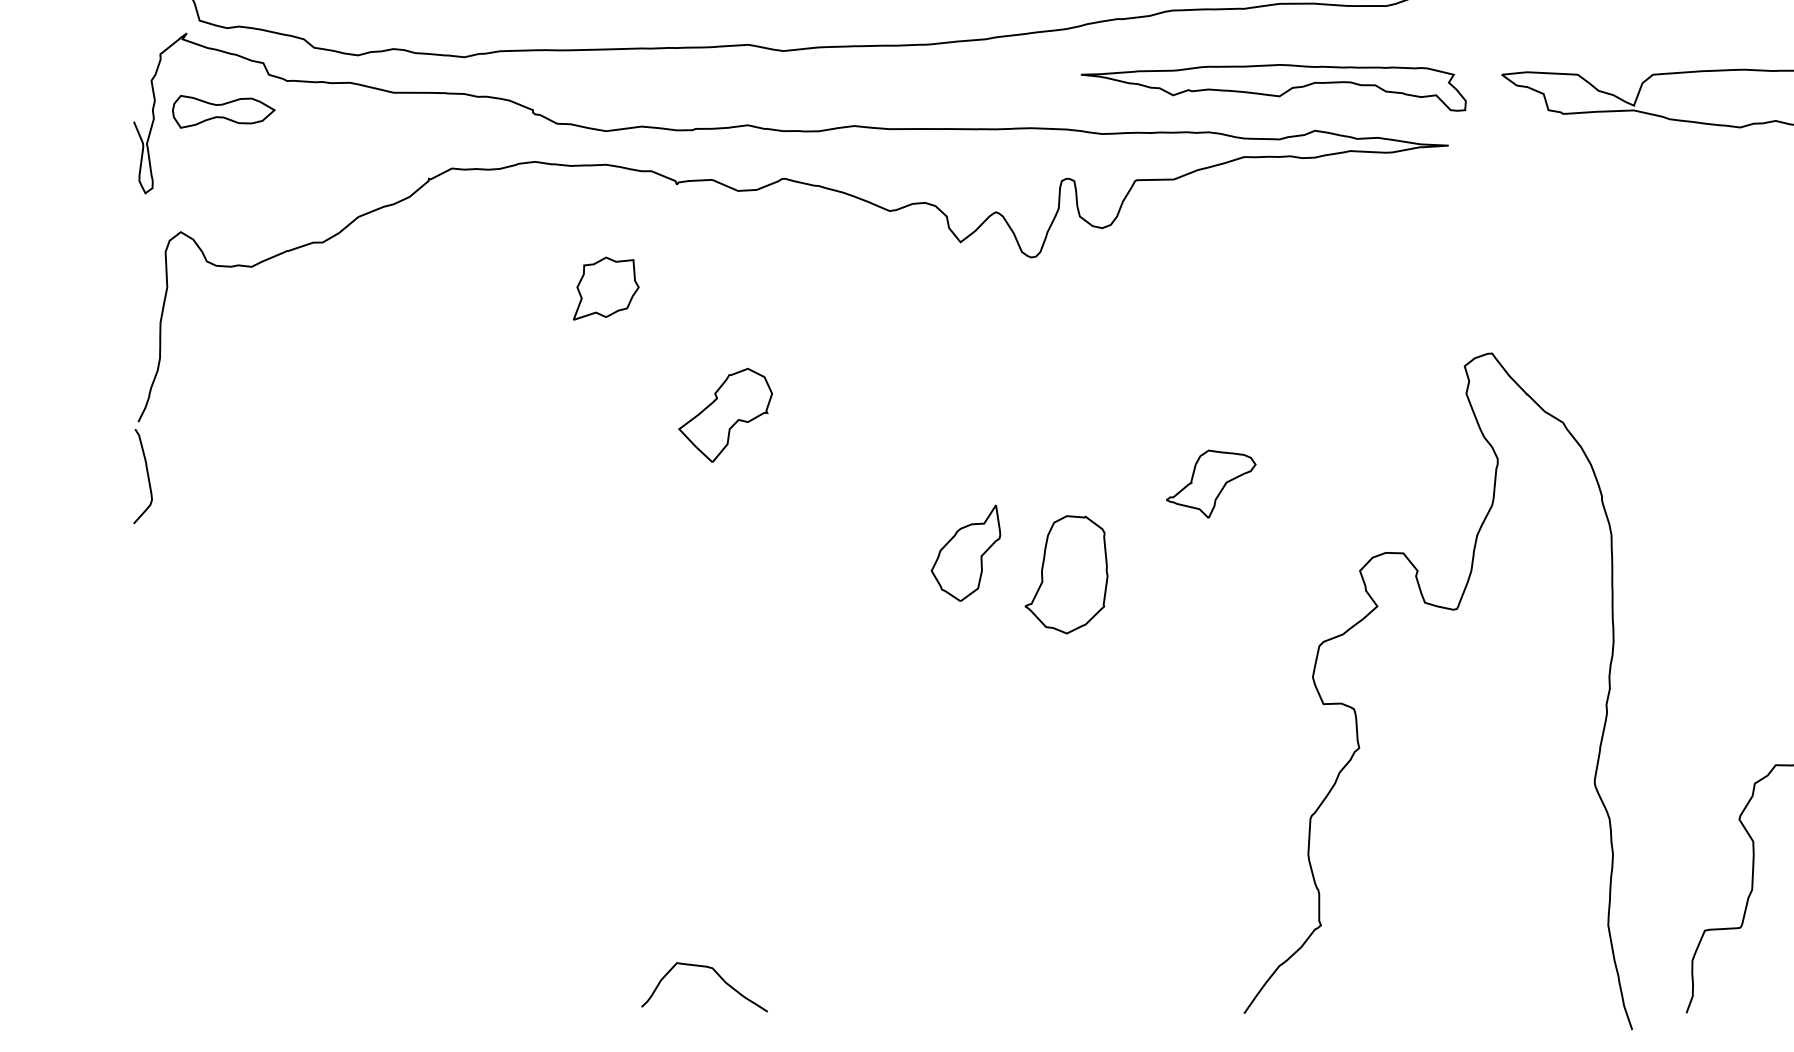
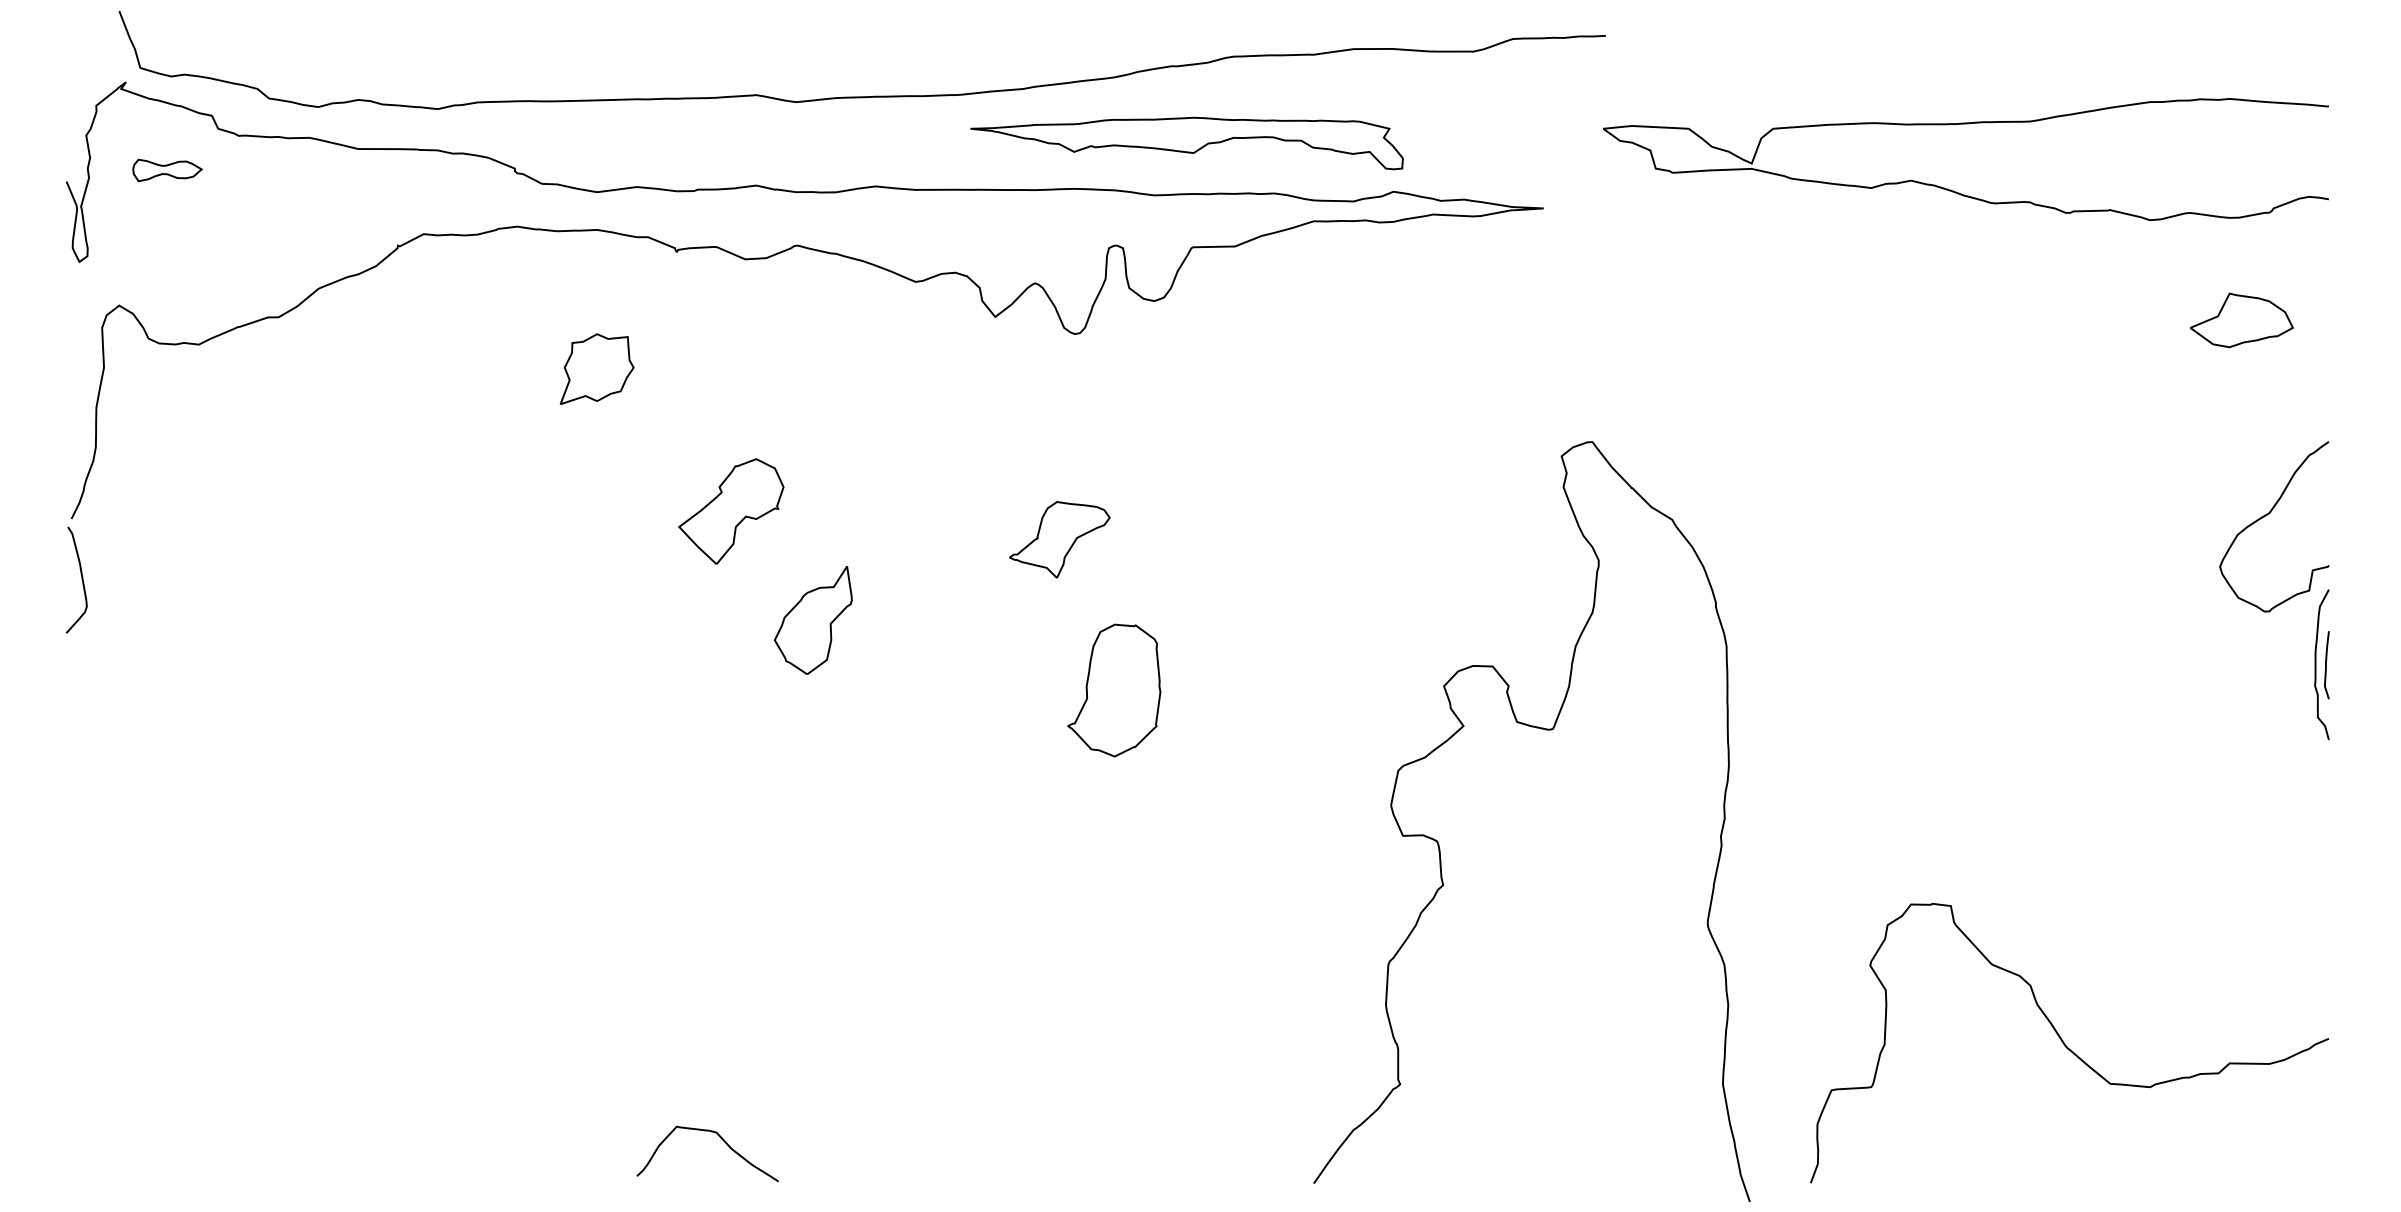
part: (1273, 87) -> (1186, 143), moved
part: (223, 111) -> (167, 170), size x0.6
part: (1210, 483) -> (1059, 539), moved
part: (965, 553) -> (812, 620), moved

